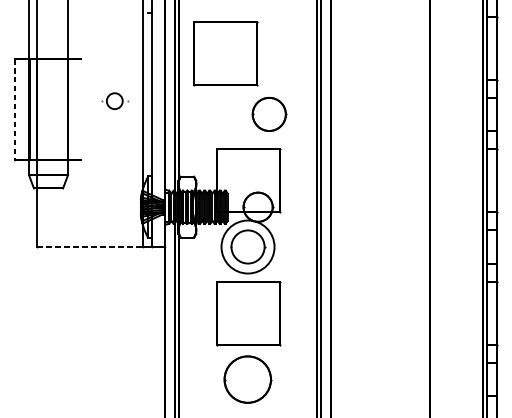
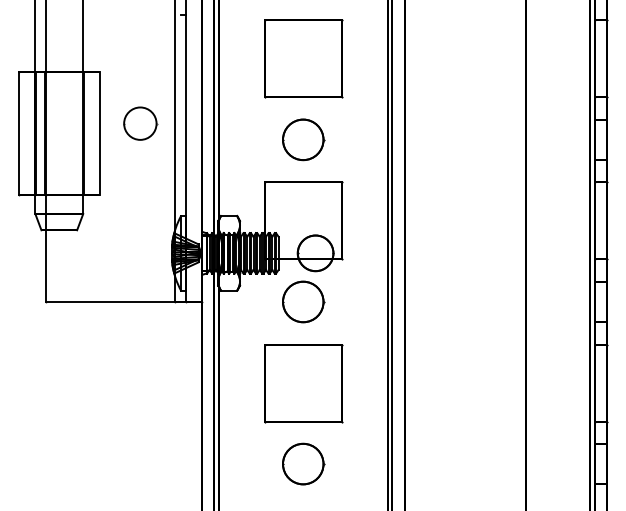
part: (225, 52) -> (303, 58), moved
circle: (114, 101) -> (140, 123), size x1.67
line: (15, 109) -> (18, 133), dashed -> solid
line: (81, 109) -> (99, 133), added
part: (269, 114) -> (303, 139), moved
circle: (248, 246) -> (303, 301), size x0.62
line: (90, 247) -> (110, 302), dashed -> solid
part: (248, 379) -> (303, 463), size x0.71

